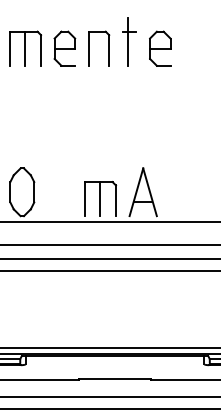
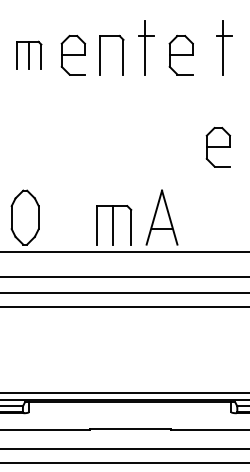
part: (198, 41) -> (224, 47), added
part: (26, 48) -> (29, 55), size x0.7
part: (192, 130) -> (217, 147), added

